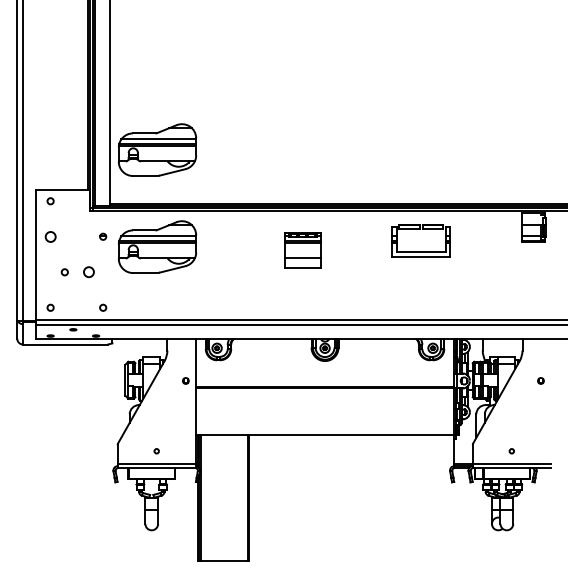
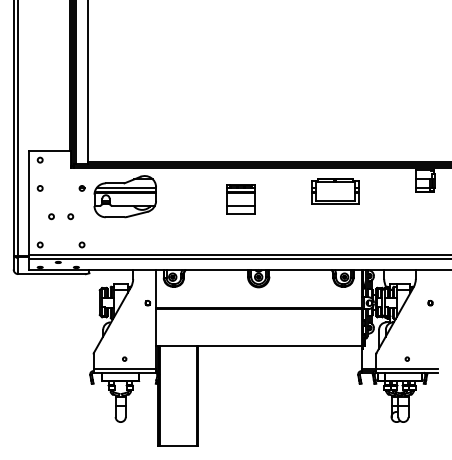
part: (157, 149) -> (125, 118), removed
circle: (50, 236) -> (40, 188), size x0.62
circle: (88, 272) -> (70, 216), size x0.62

